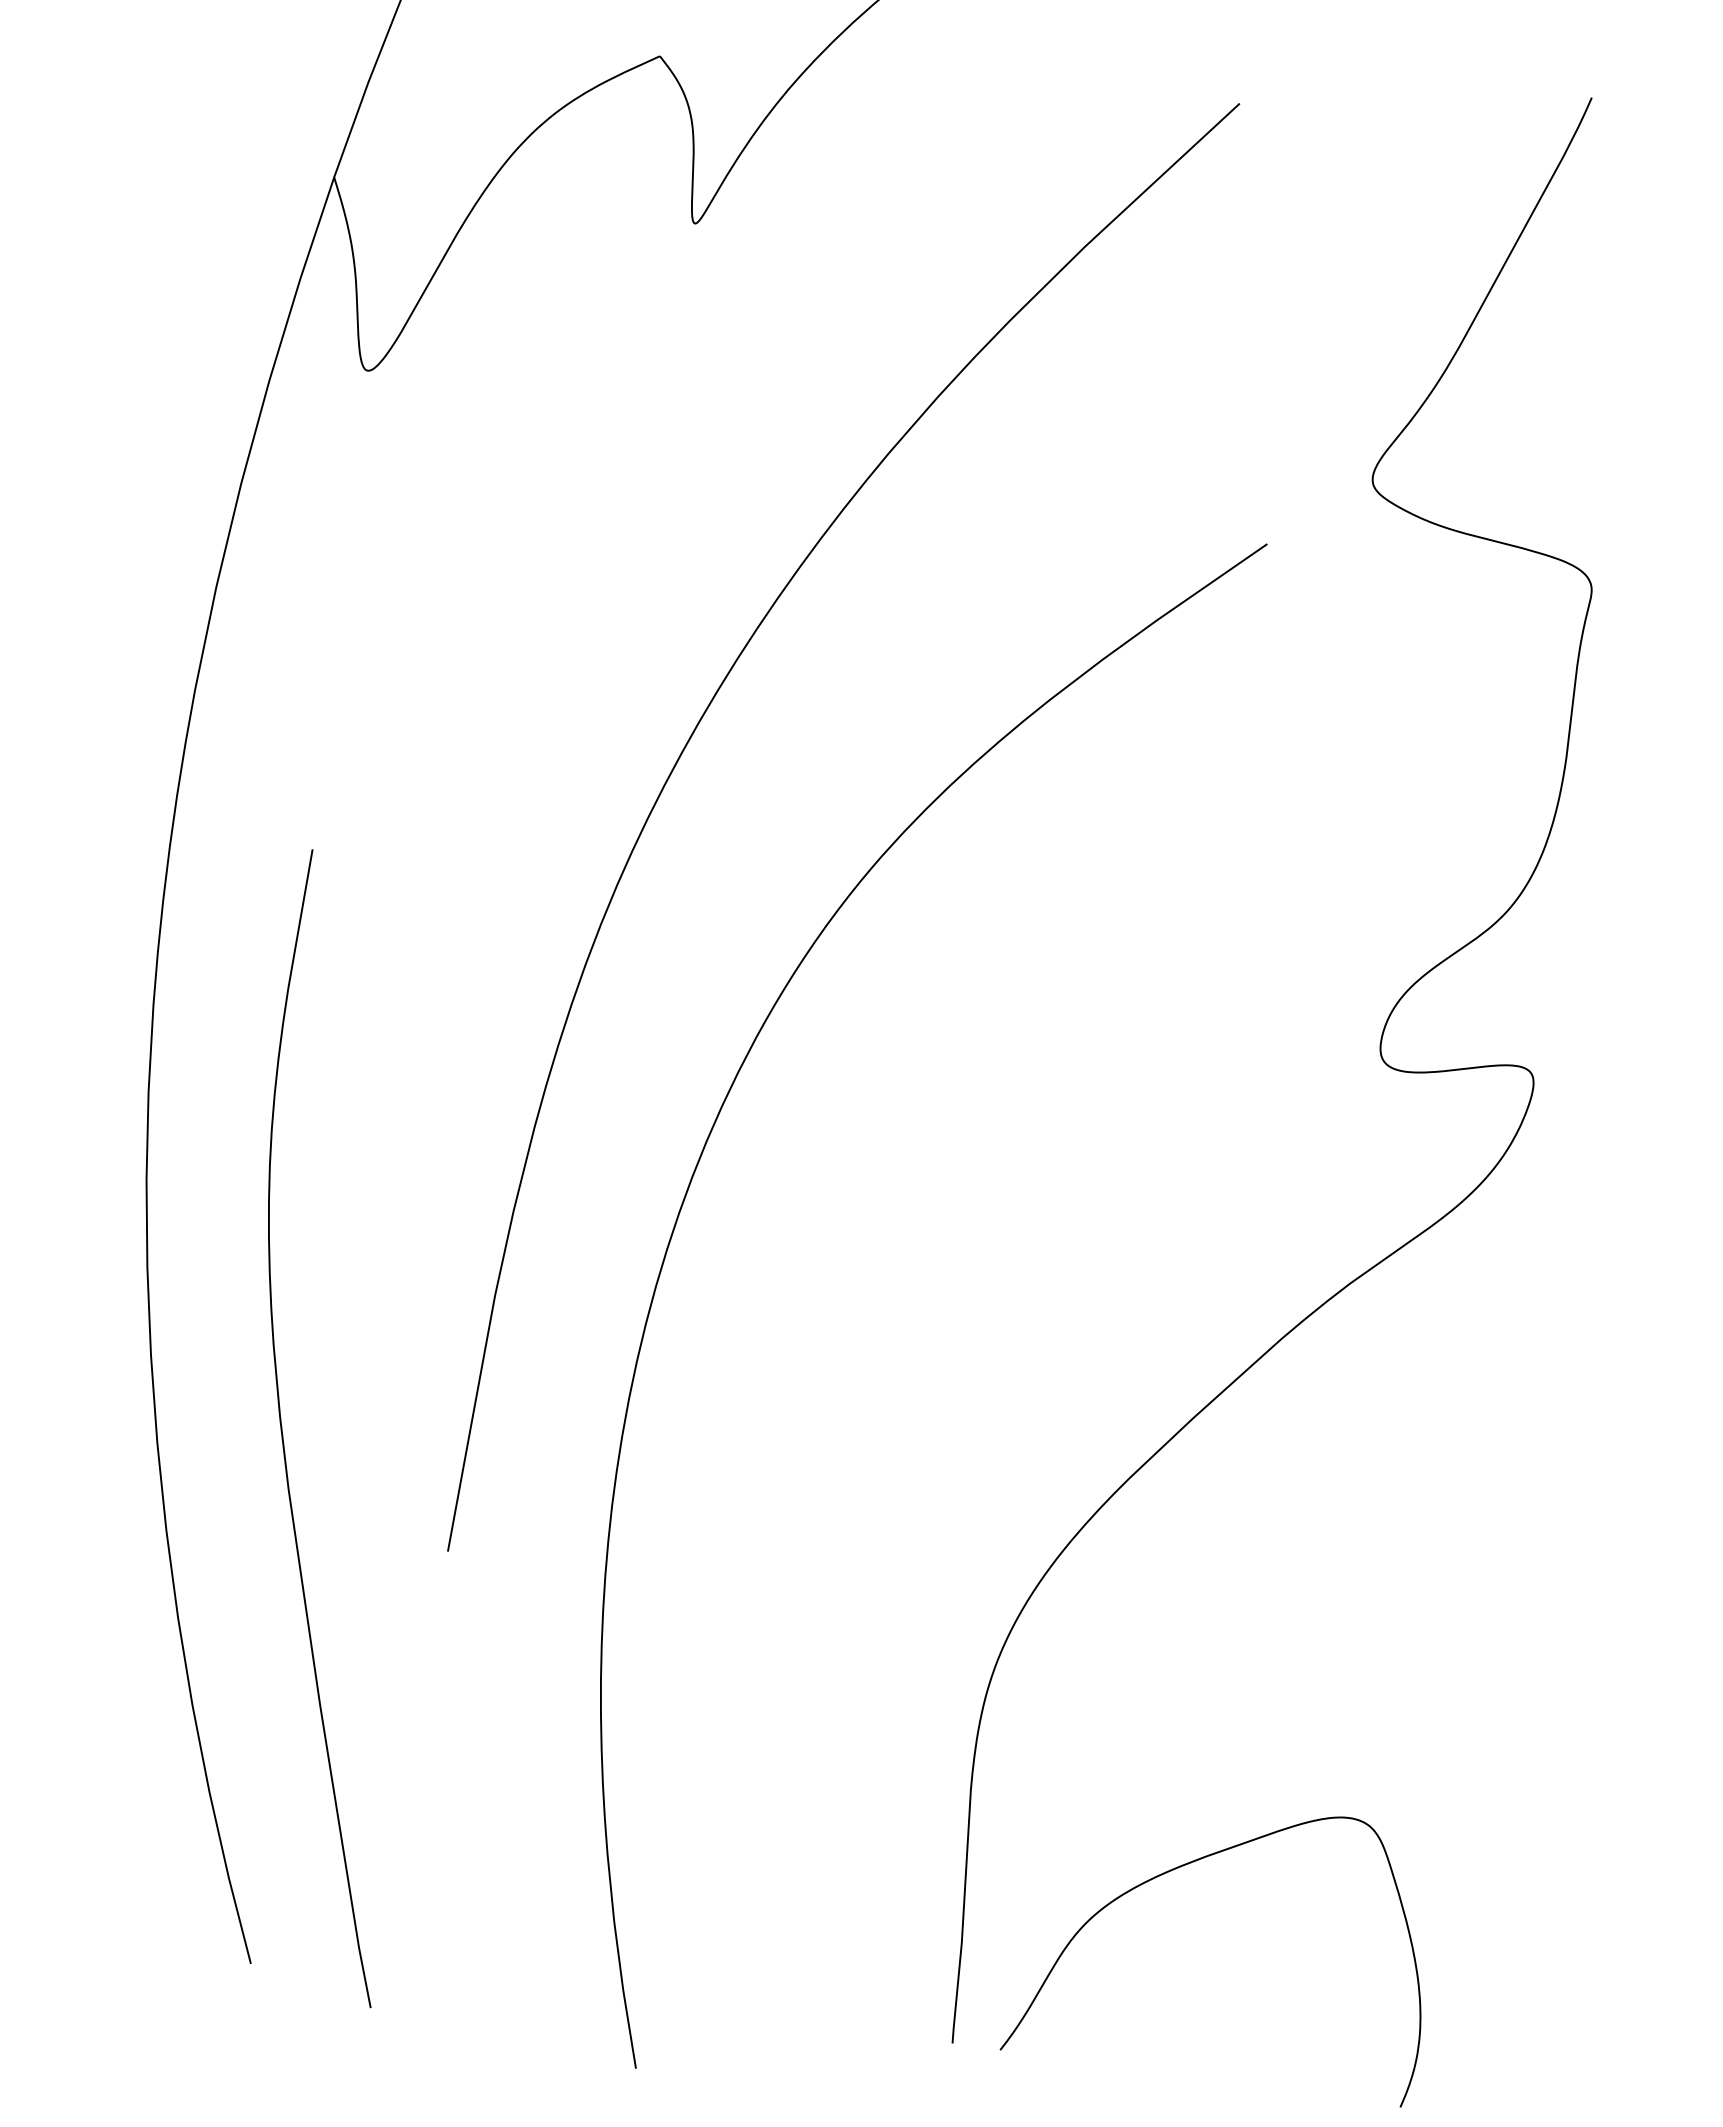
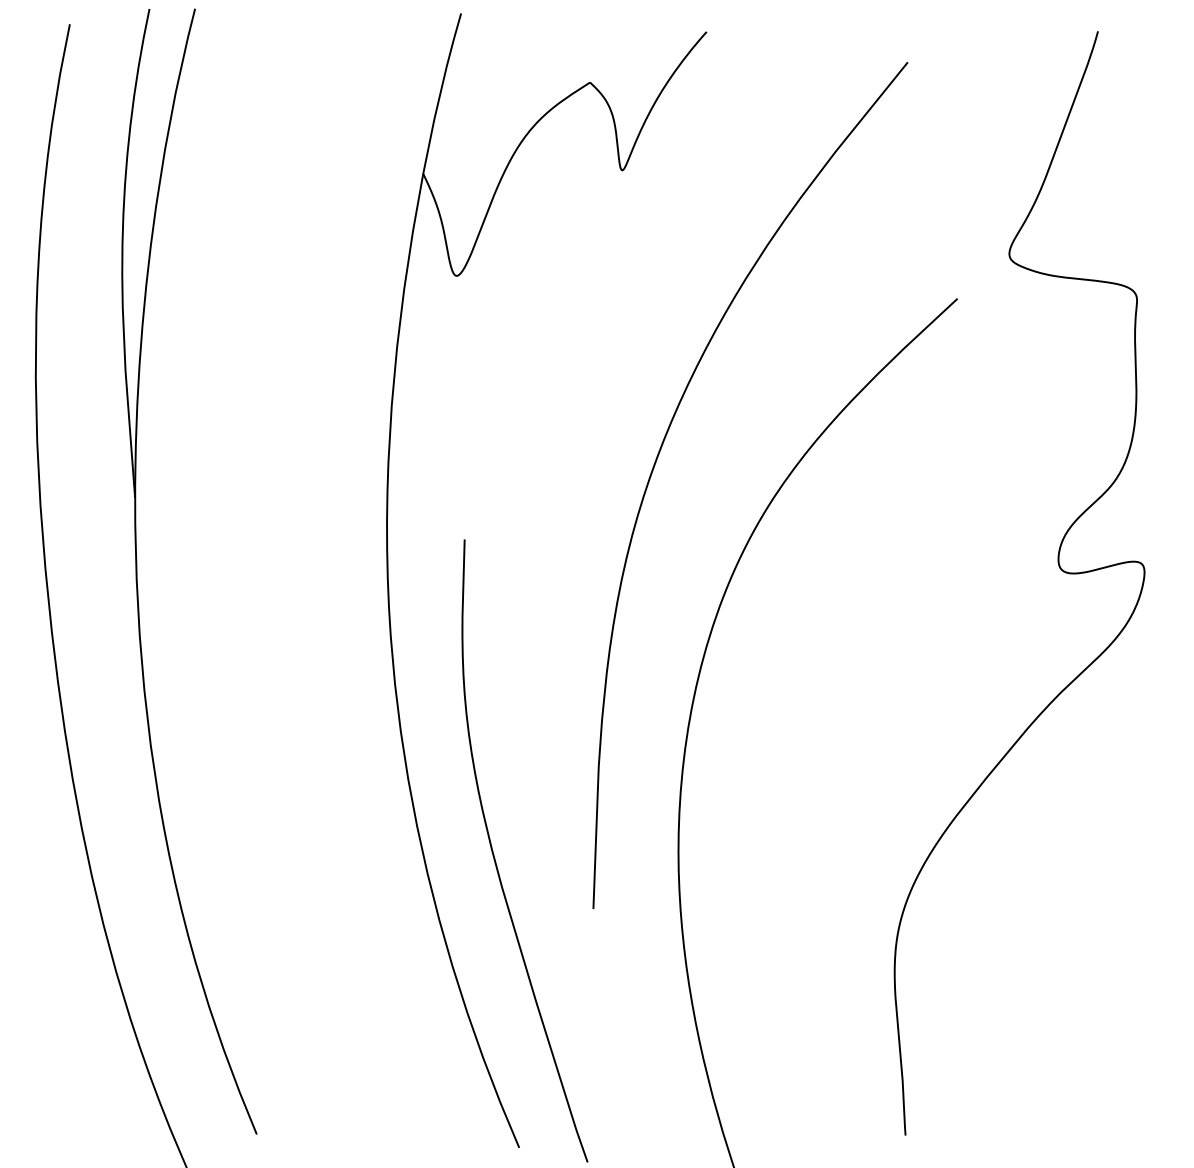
curve: (1192, 1864) -> (1021, 1019), removed

